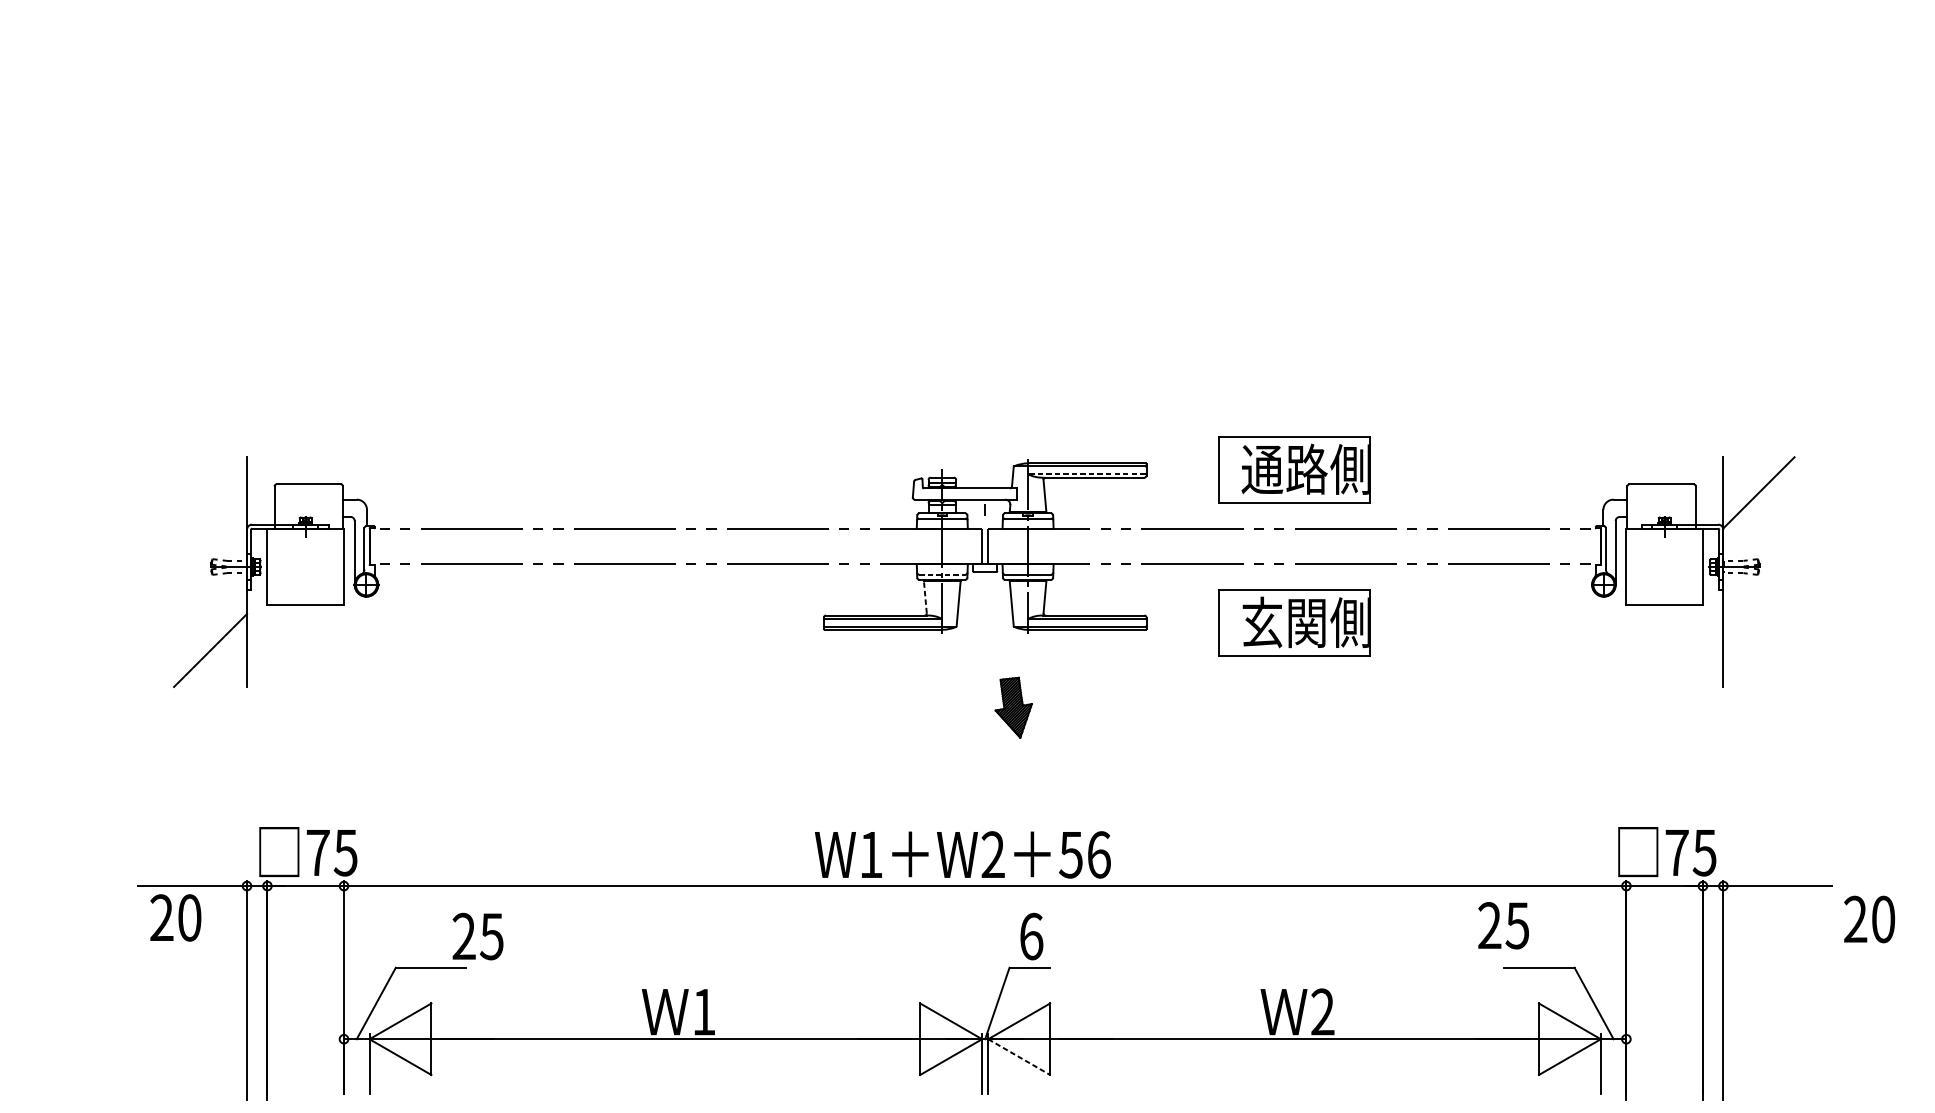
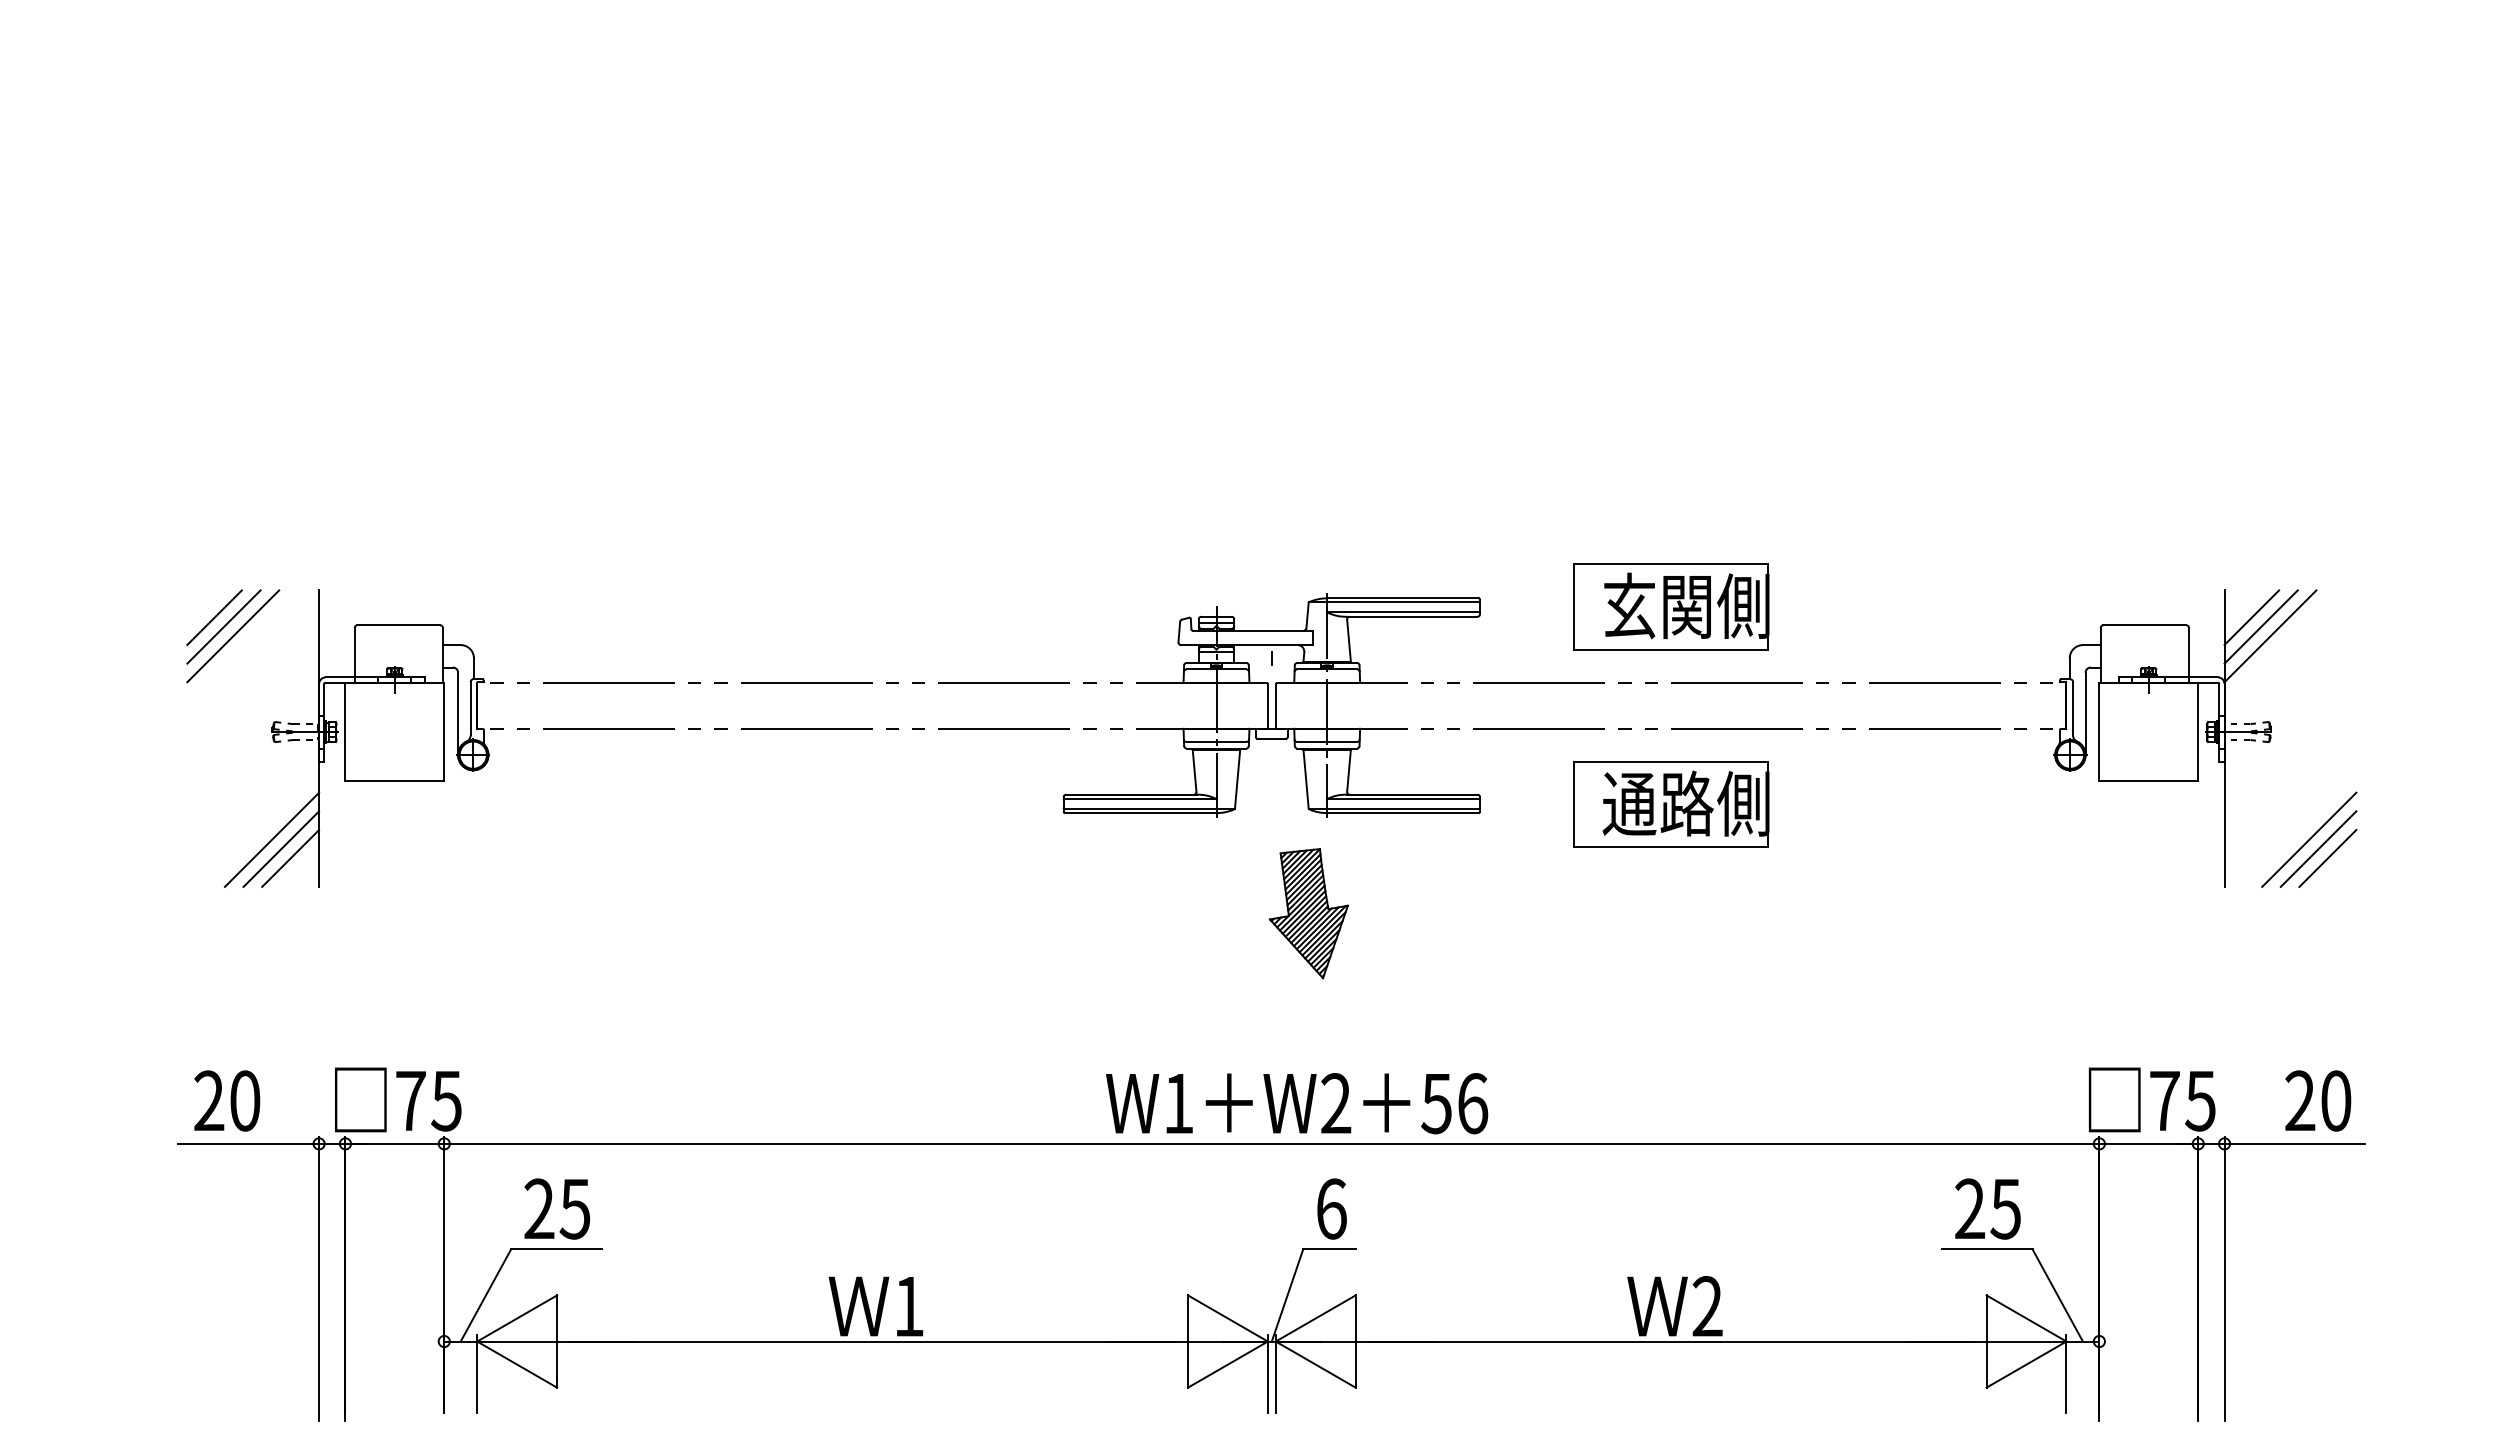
text: (1284, 468) -> (1658, 605), 通路側 -> 玄関側
line: (1086, 474) -> (1402, 612), dashed -> solid
line: (165, 478) -> (214, 617), added
line: (1744, 478) -> (2251, 617), added
line: (172, 485) -> (223, 626), added
line: (1751, 485) -> (2260, 626), added
line: (180, 492) -> (233, 636), added
line: (942, 574) -> (1216, 741), dashed -> solid
line: (925, 597) -> (1194, 771), dashed -> solid
text: (1284, 622) -> (1657, 803), 玄関側 -> 通路側
line: (1789, 650) -> (2309, 839), added
line: (217, 657) -> (281, 848), added
line: (1796, 657) -> (2318, 848), added
line: (224, 664) -> (290, 857), added
line: (1803, 664) -> (2327, 857), added
part: (1013, 707) -> (1308, 913), size x1.67
text: (963, 854) -> (1297, 1103), moved
text: (176, 917) -> (227, 1100), moved
text: (1869, 919) -> (2318, 1100), moved
text: (1503, 925) -> (1987, 1208), moved
text: (477, 936) -> (556, 1208), moved
line: (1019, 1057) -> (1316, 1364), dashed -> solid

